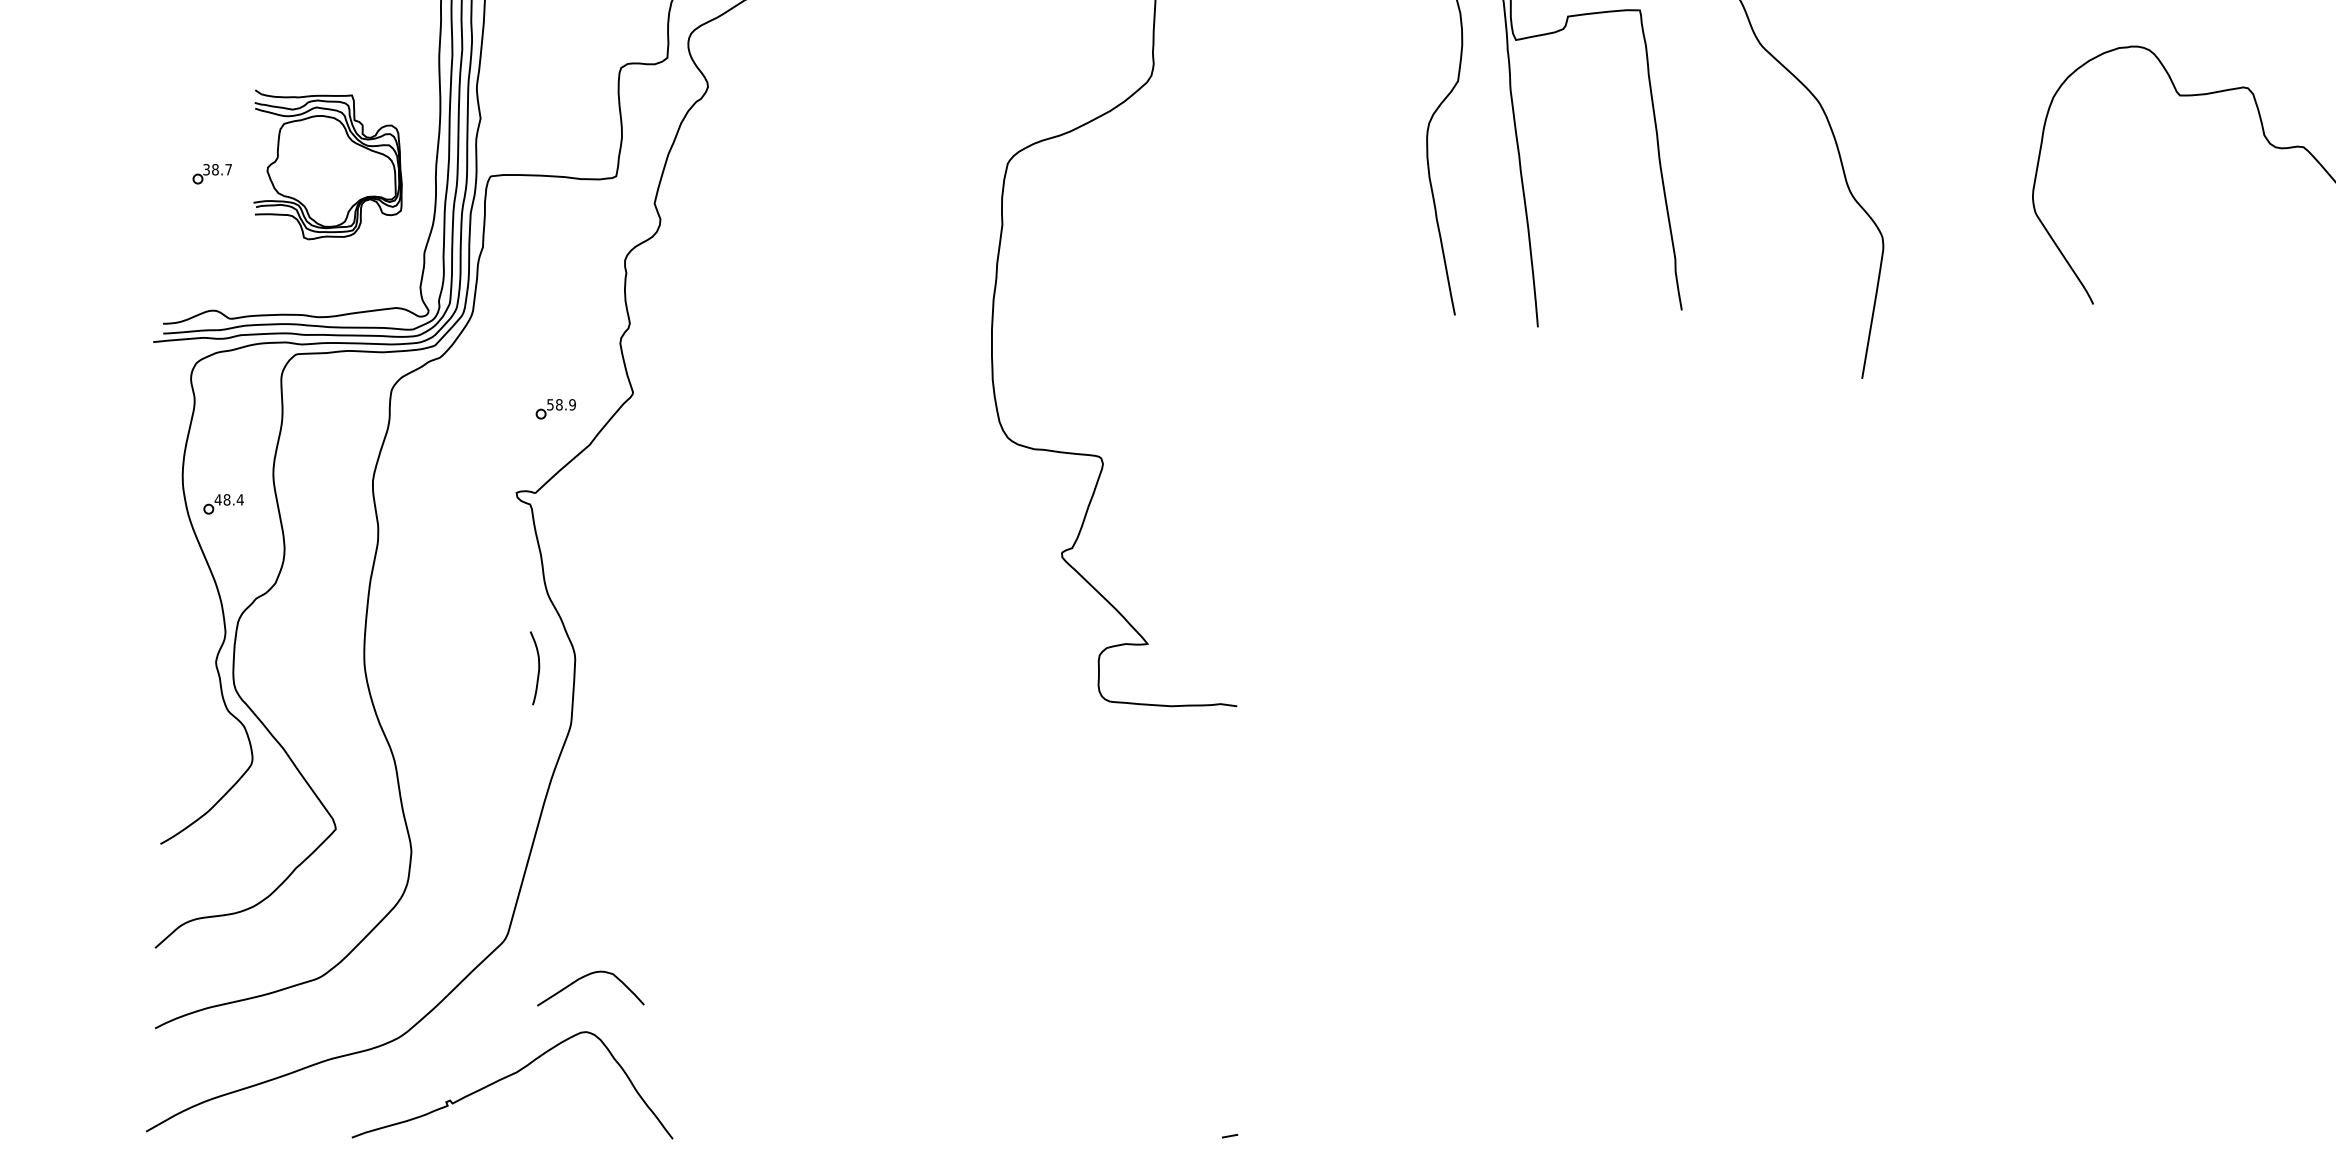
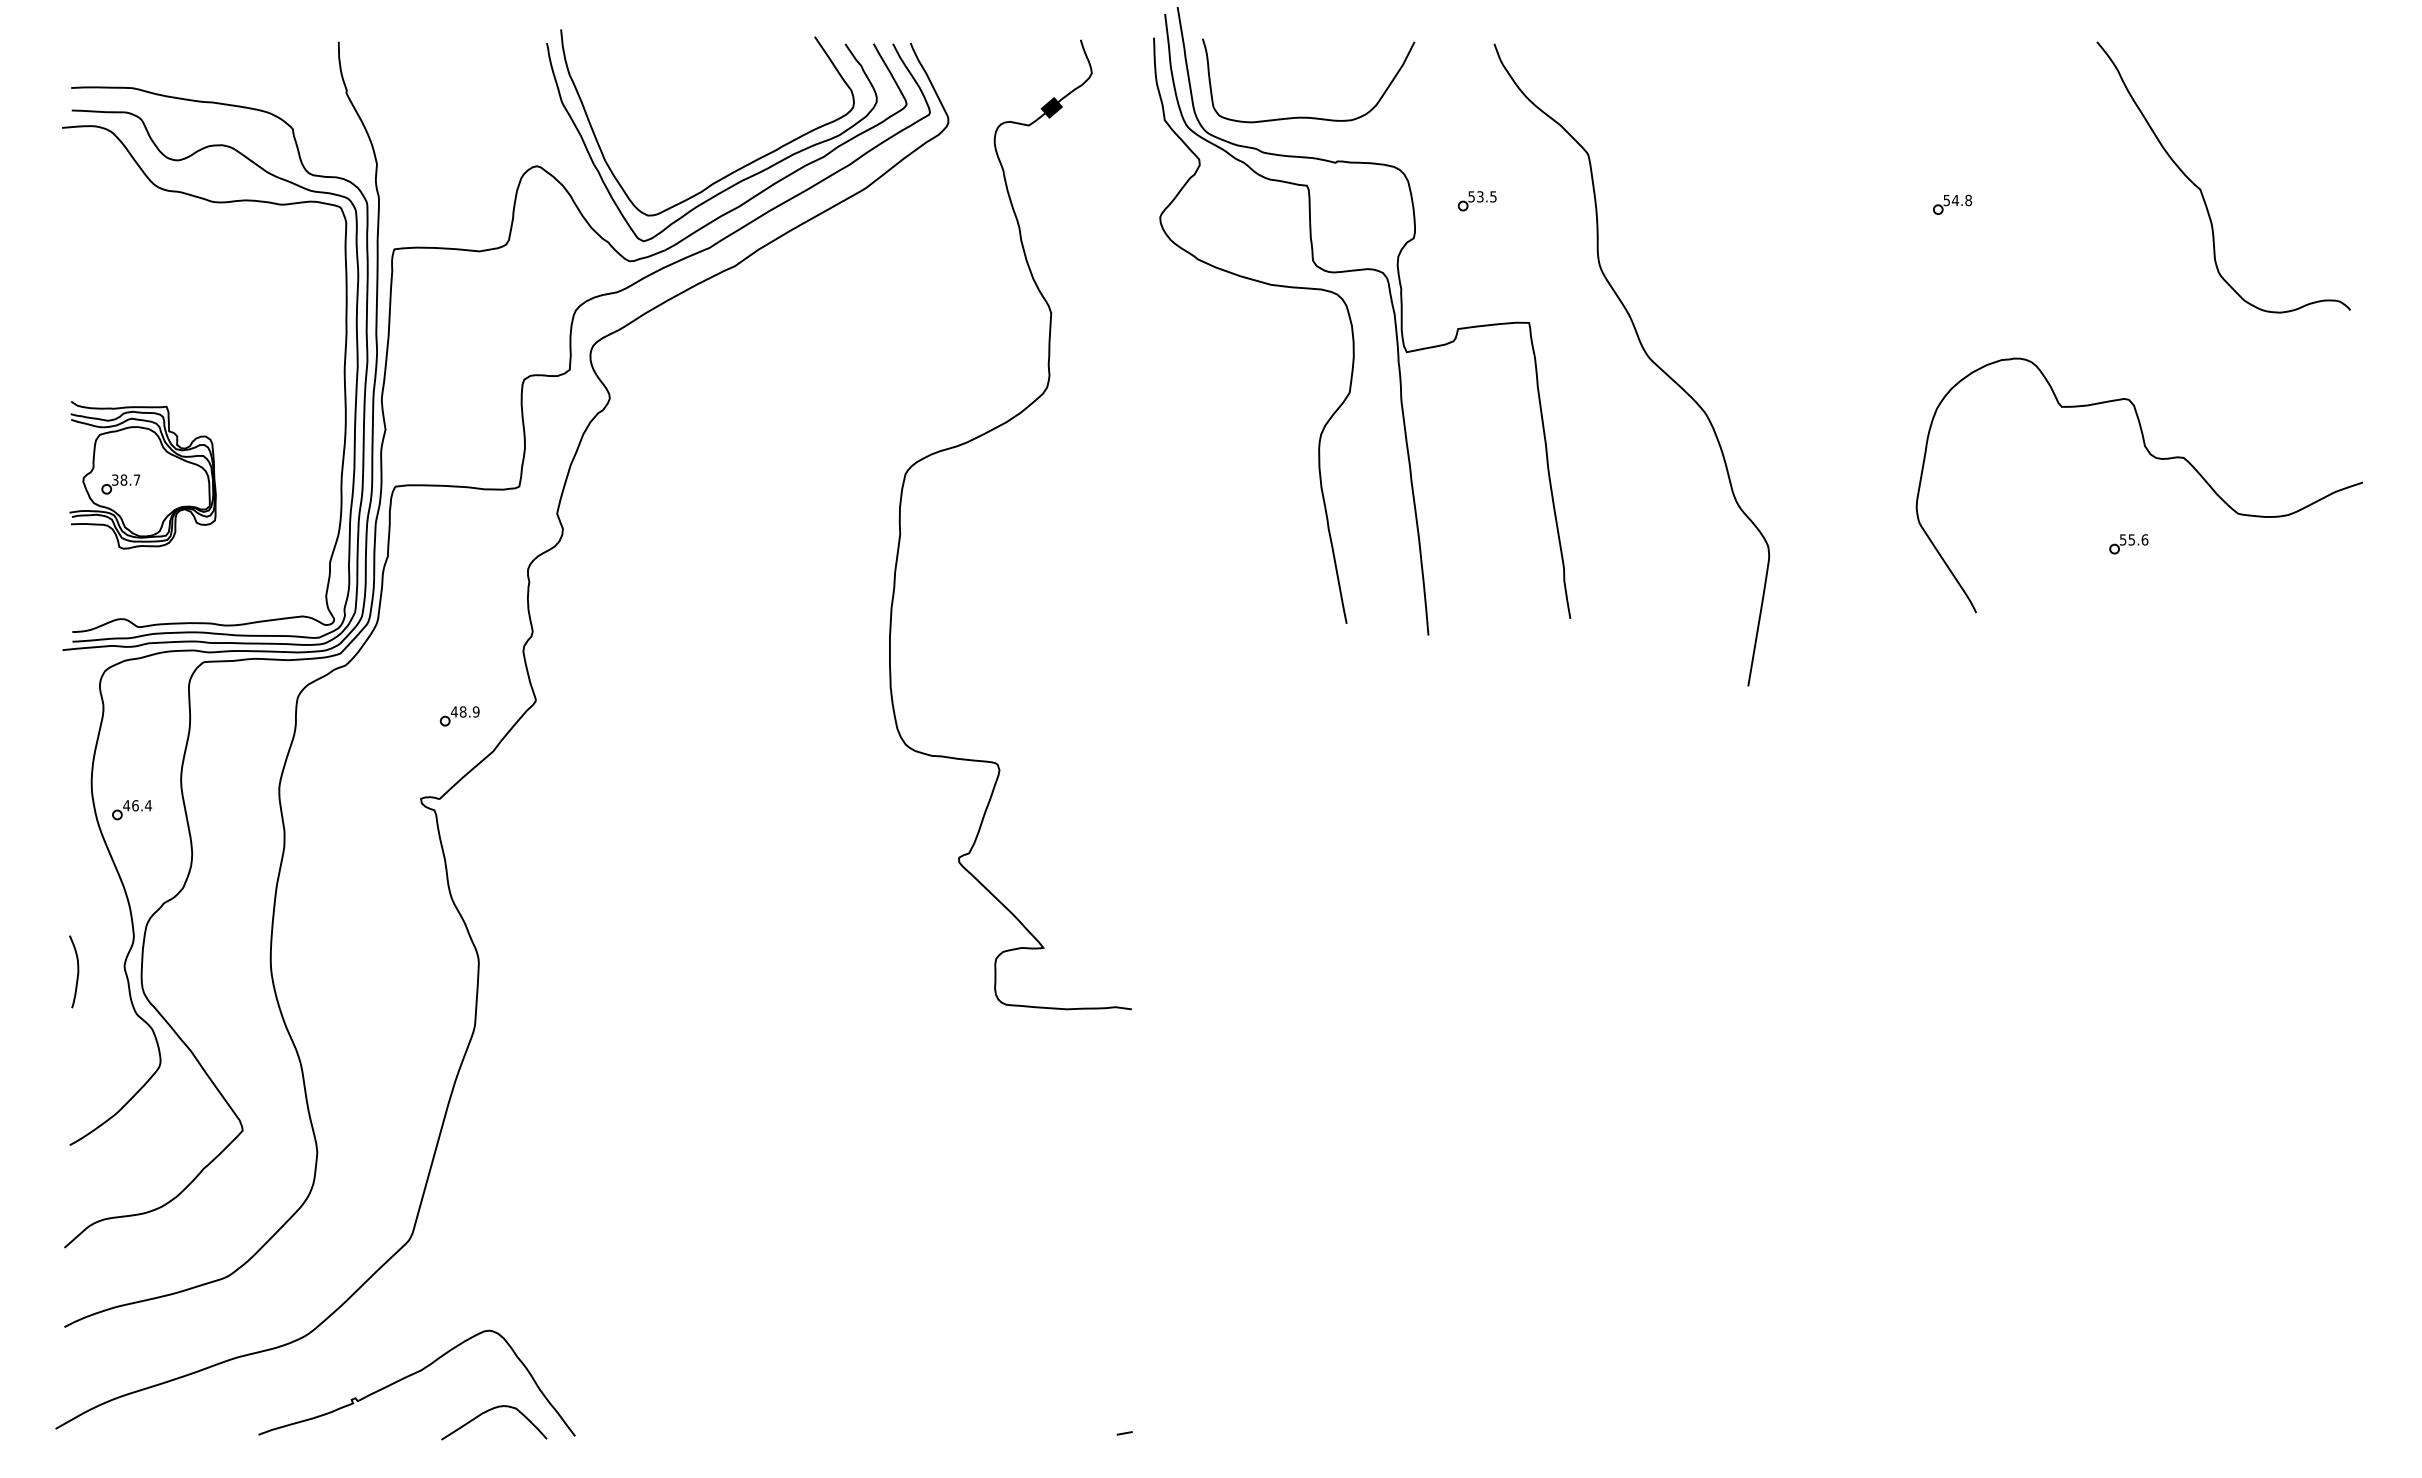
part: (327, 165) -> (142, 475), moved
part: (2247, 235) -> (2128, 544), added
text: (549, 404) -> (453, 711), 58.9 -> 48.9
text: (227, 499) -> (135, 805), 48.4 -> 46.4
curve: (538, 667) -> (77, 971), moved
curve: (586, 977) -> (489, 1411), moved

